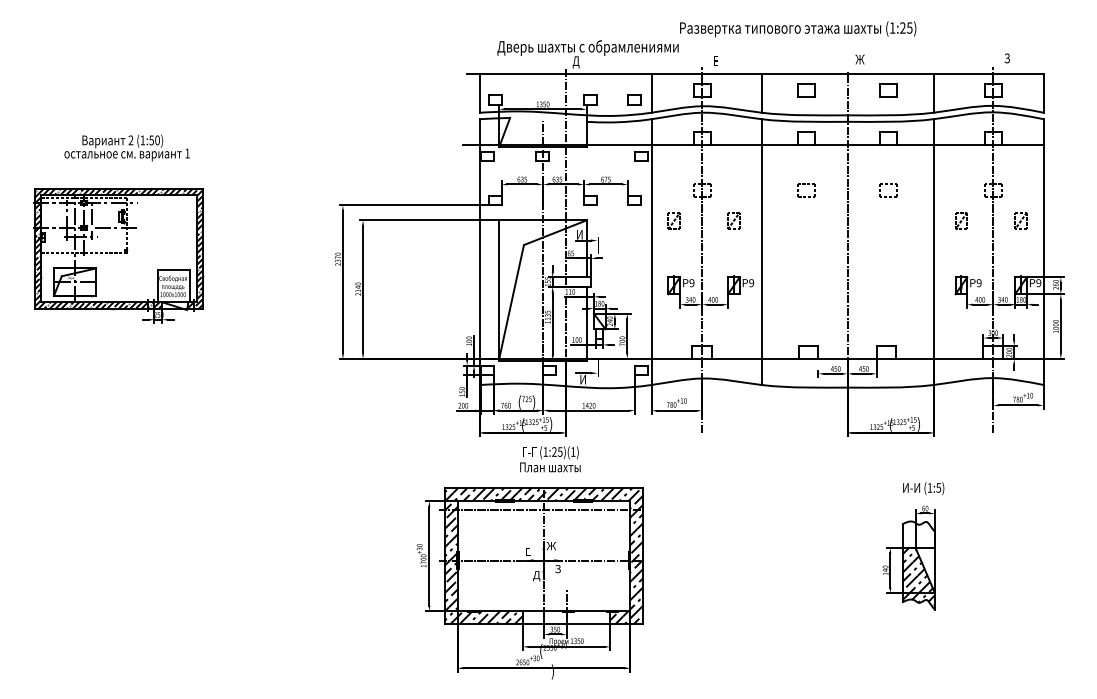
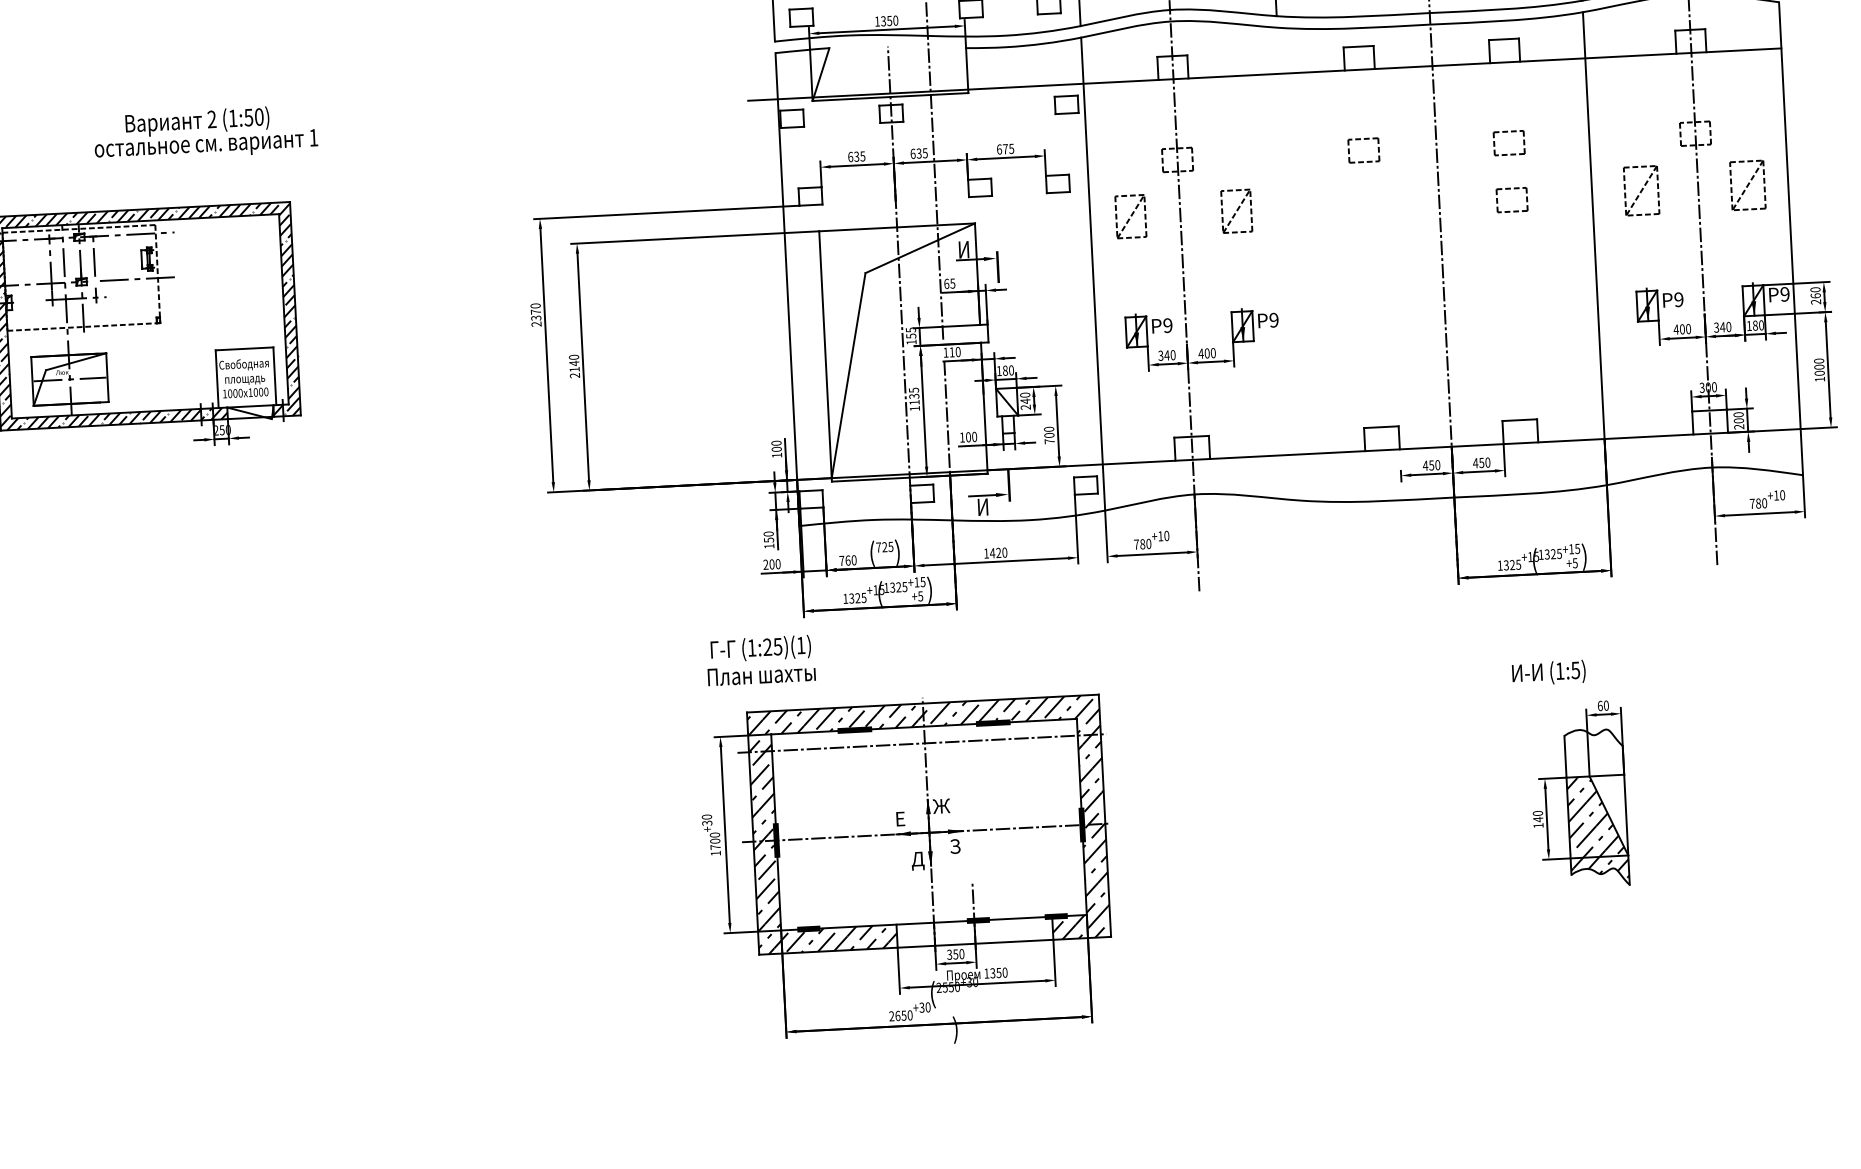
text: (126, 147) -> (204, 132), moved
part: (887, 216) -> (1509, 189), added
part: (673, 220) -> (1129, 215), size x1.4
part: (733, 220) -> (1236, 210), size x1.4
part: (961, 220) -> (1641, 189), size x1.6
part: (1020, 220) -> (1746, 184), size x1.6
line: (761, 252) -> (1288, 264), removed
text: (550, 459) -> (761, 660), moved
text: (923, 488) -> (1548, 672), moved

